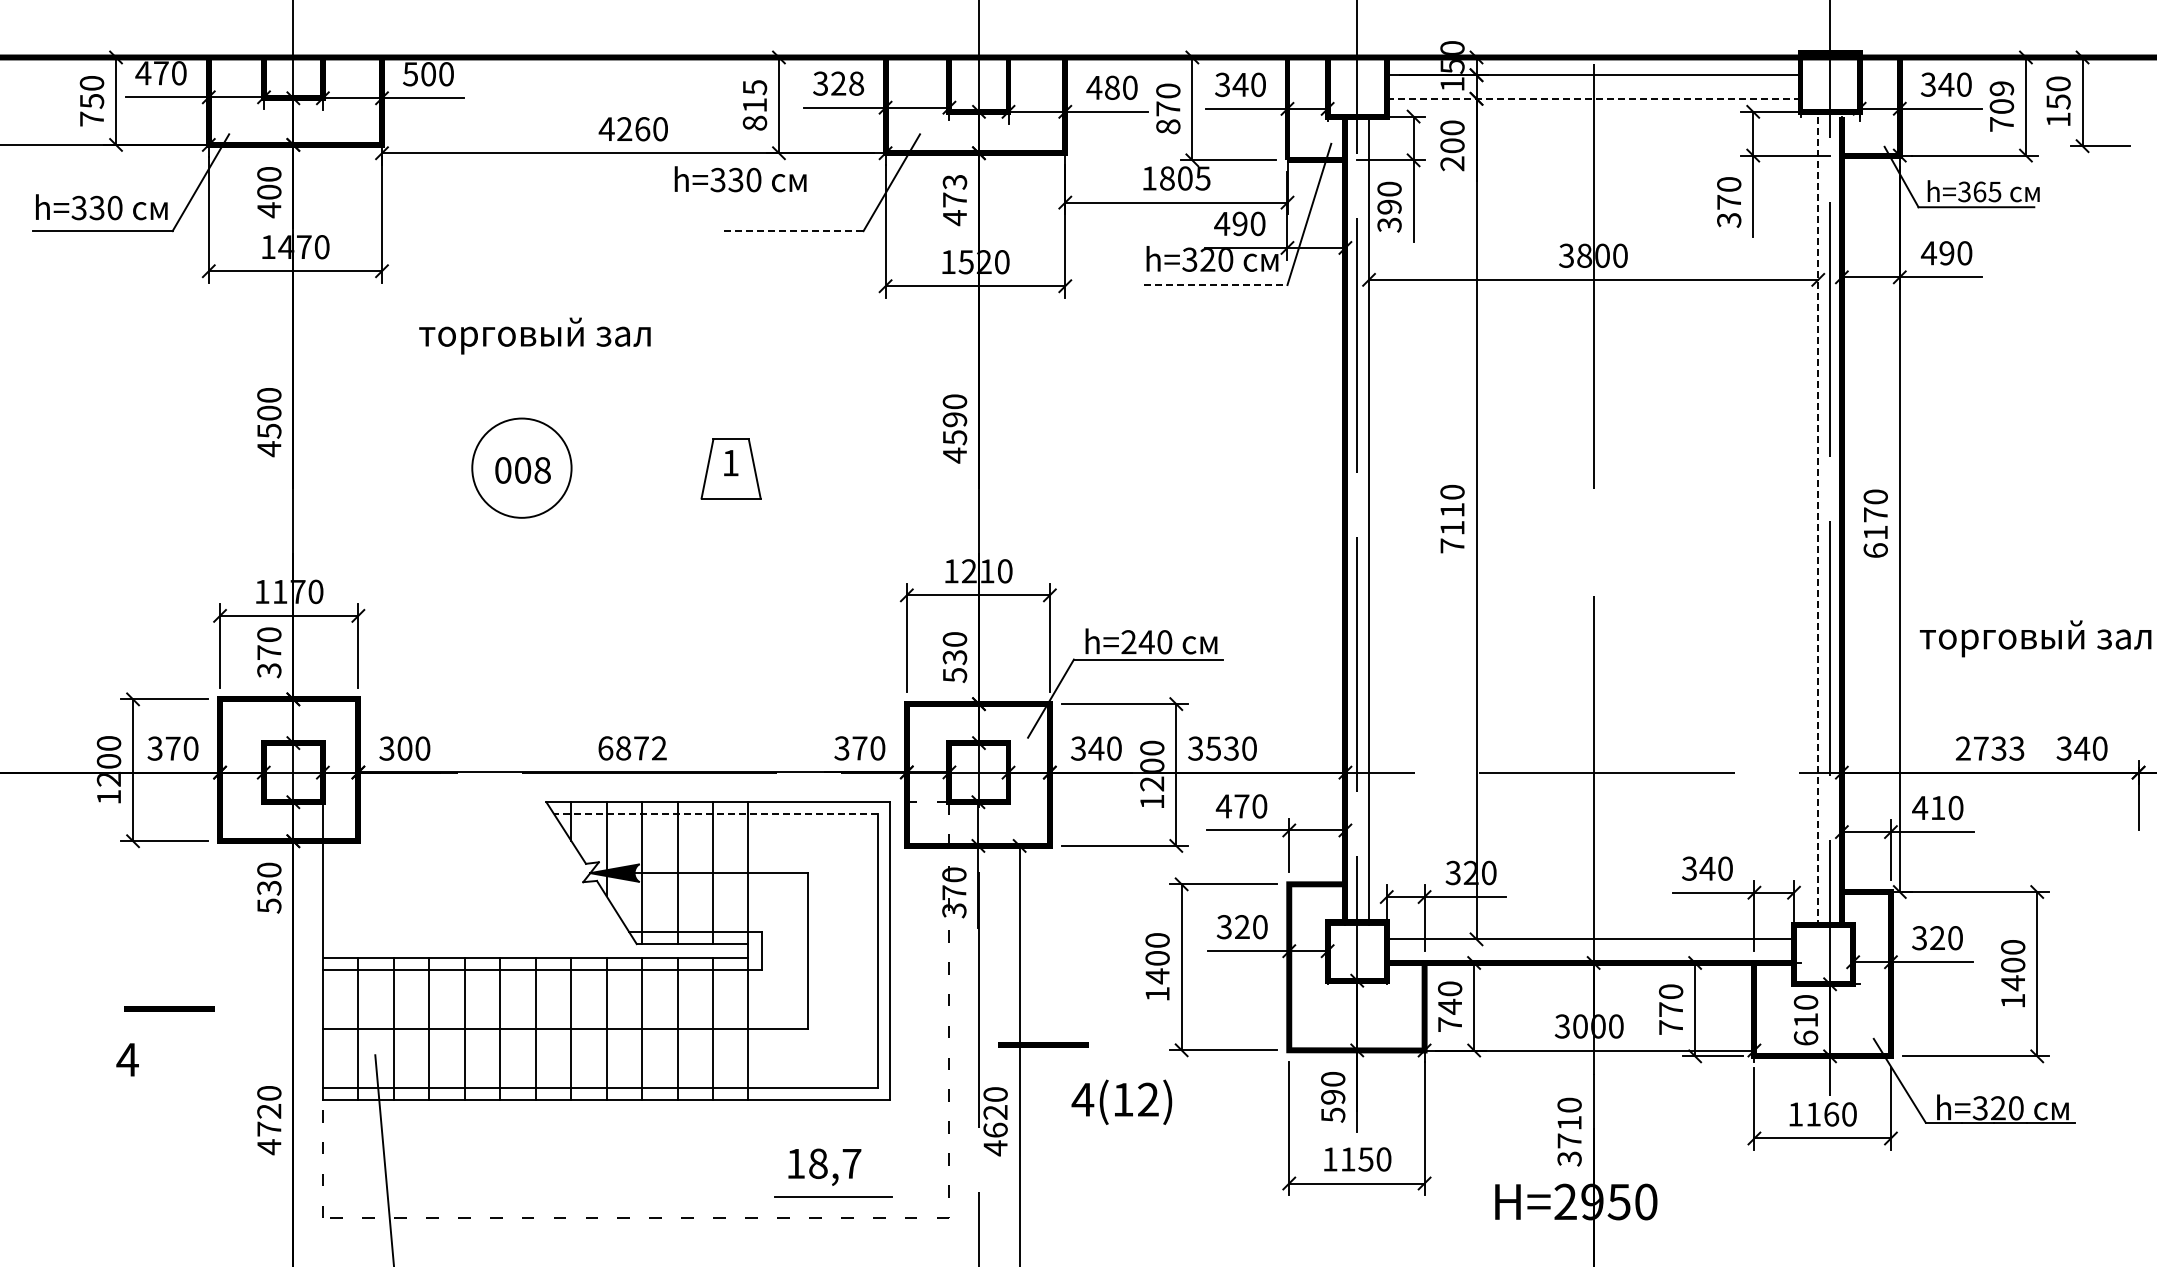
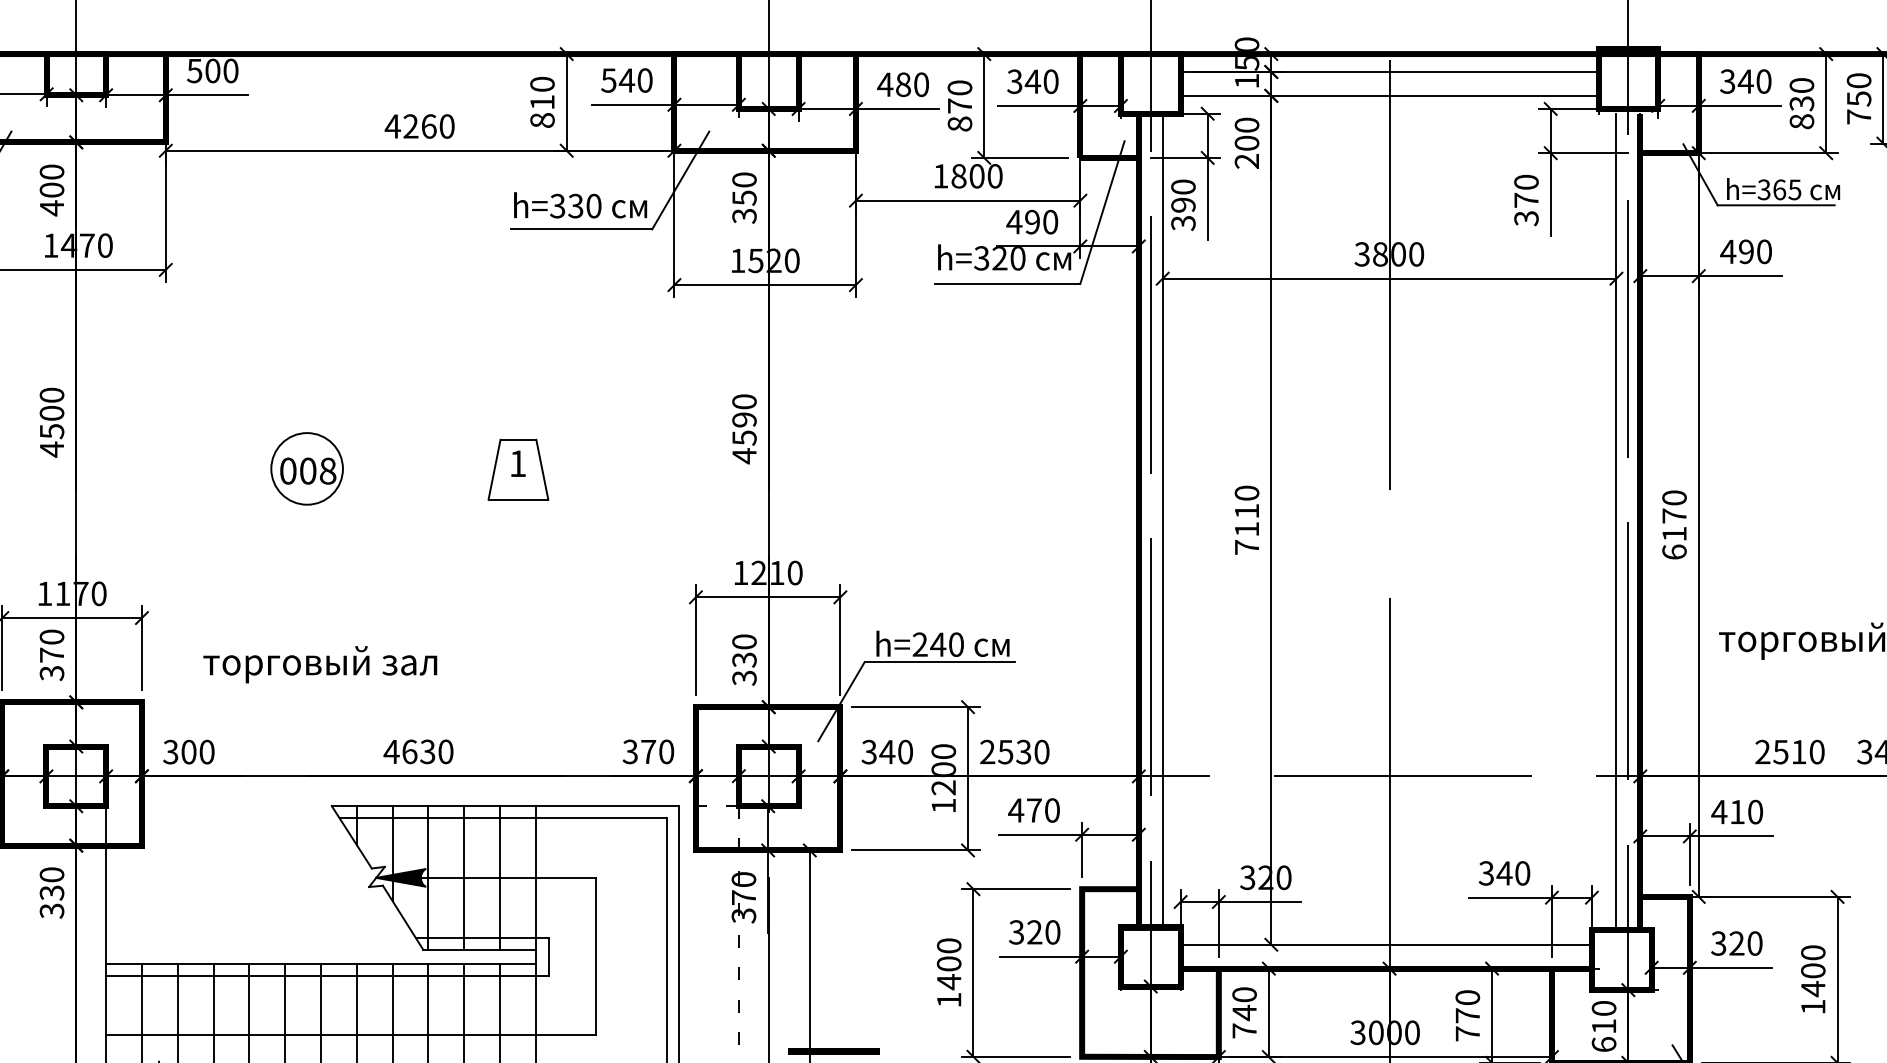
text: (838, 83) -> (626, 80), 328 -> 540
text: (754, 87) -> (542, 84), 815 -> 810
line: (1593, 98) -> (1389, 95), dashed -> solid
text: (2001, 106) -> (1801, 103), 709 -> 830
text: (2058, 119) -> (1859, 116), 150 -> 750
text: (1202, 178) -> (994, 176), 1805 -> 1800
text: (740, 179) -> (580, 205), moved
text: (954, 200) -> (744, 198), 473 -> 350
line: (793, 231) -> (581, 229), dashed -> solid
line: (1215, 285) -> (1007, 284), dashed -> solid
text: (534, 335) -> (319, 664), moved
circle: (521, 467) -> (306, 468), size x0.71
line: (1818, 521) -> (1616, 522), dashed -> solid
text: (954, 675) -> (744, 678), 530 -> 330
text: (631, 748) -> (417, 751), 6872 -> 4630
text: (1195, 748) -> (987, 751), 3530 -> 2530
text: (1998, 748) -> (1798, 751), 2733 -> 2510
line: (715, 814) -> (502, 818), dashed -> solid
text: (268, 905) -> (51, 910), 530 -> 330

